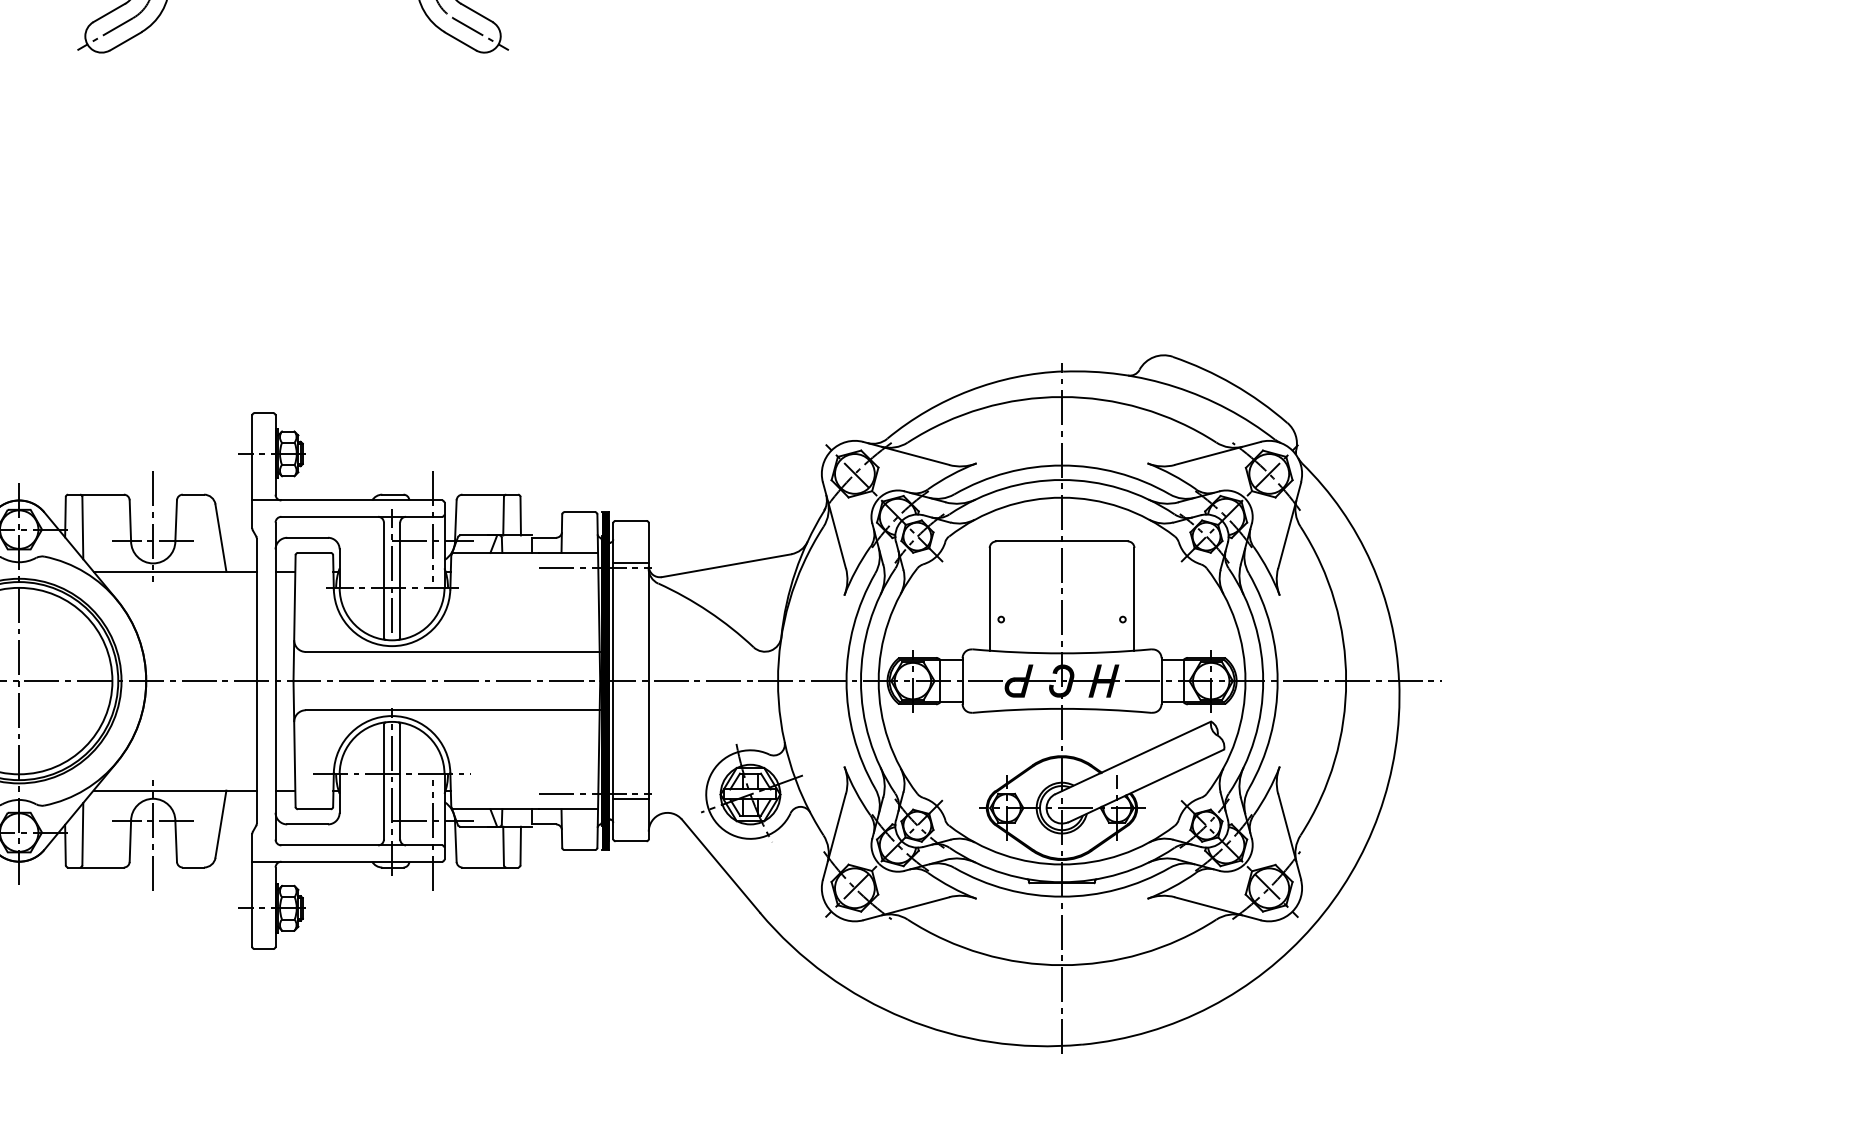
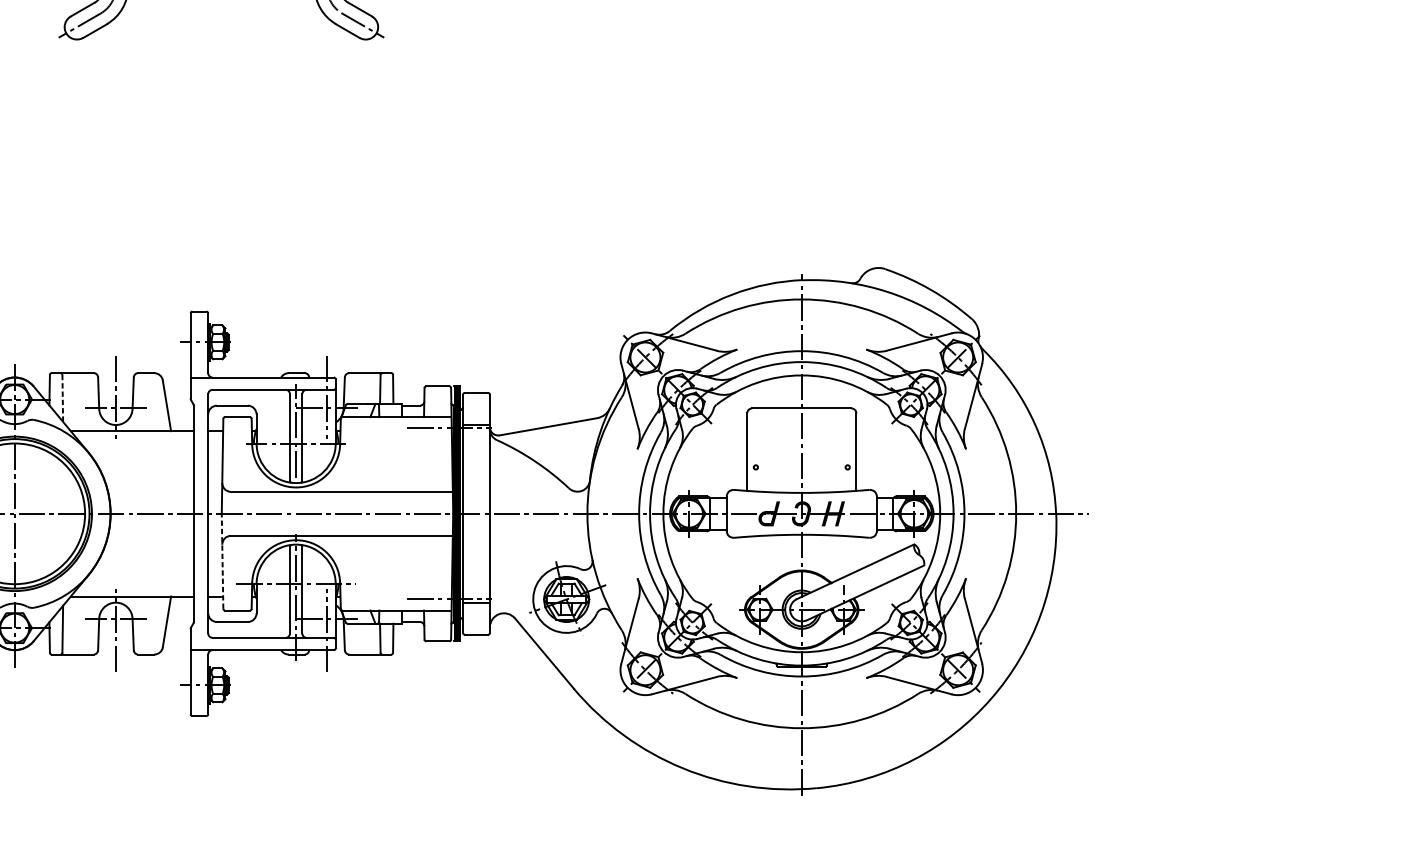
line: (82, 528) -> (62, 398), solid -> dashed
line: (294, 744) -> (222, 561), solid -> dashed

